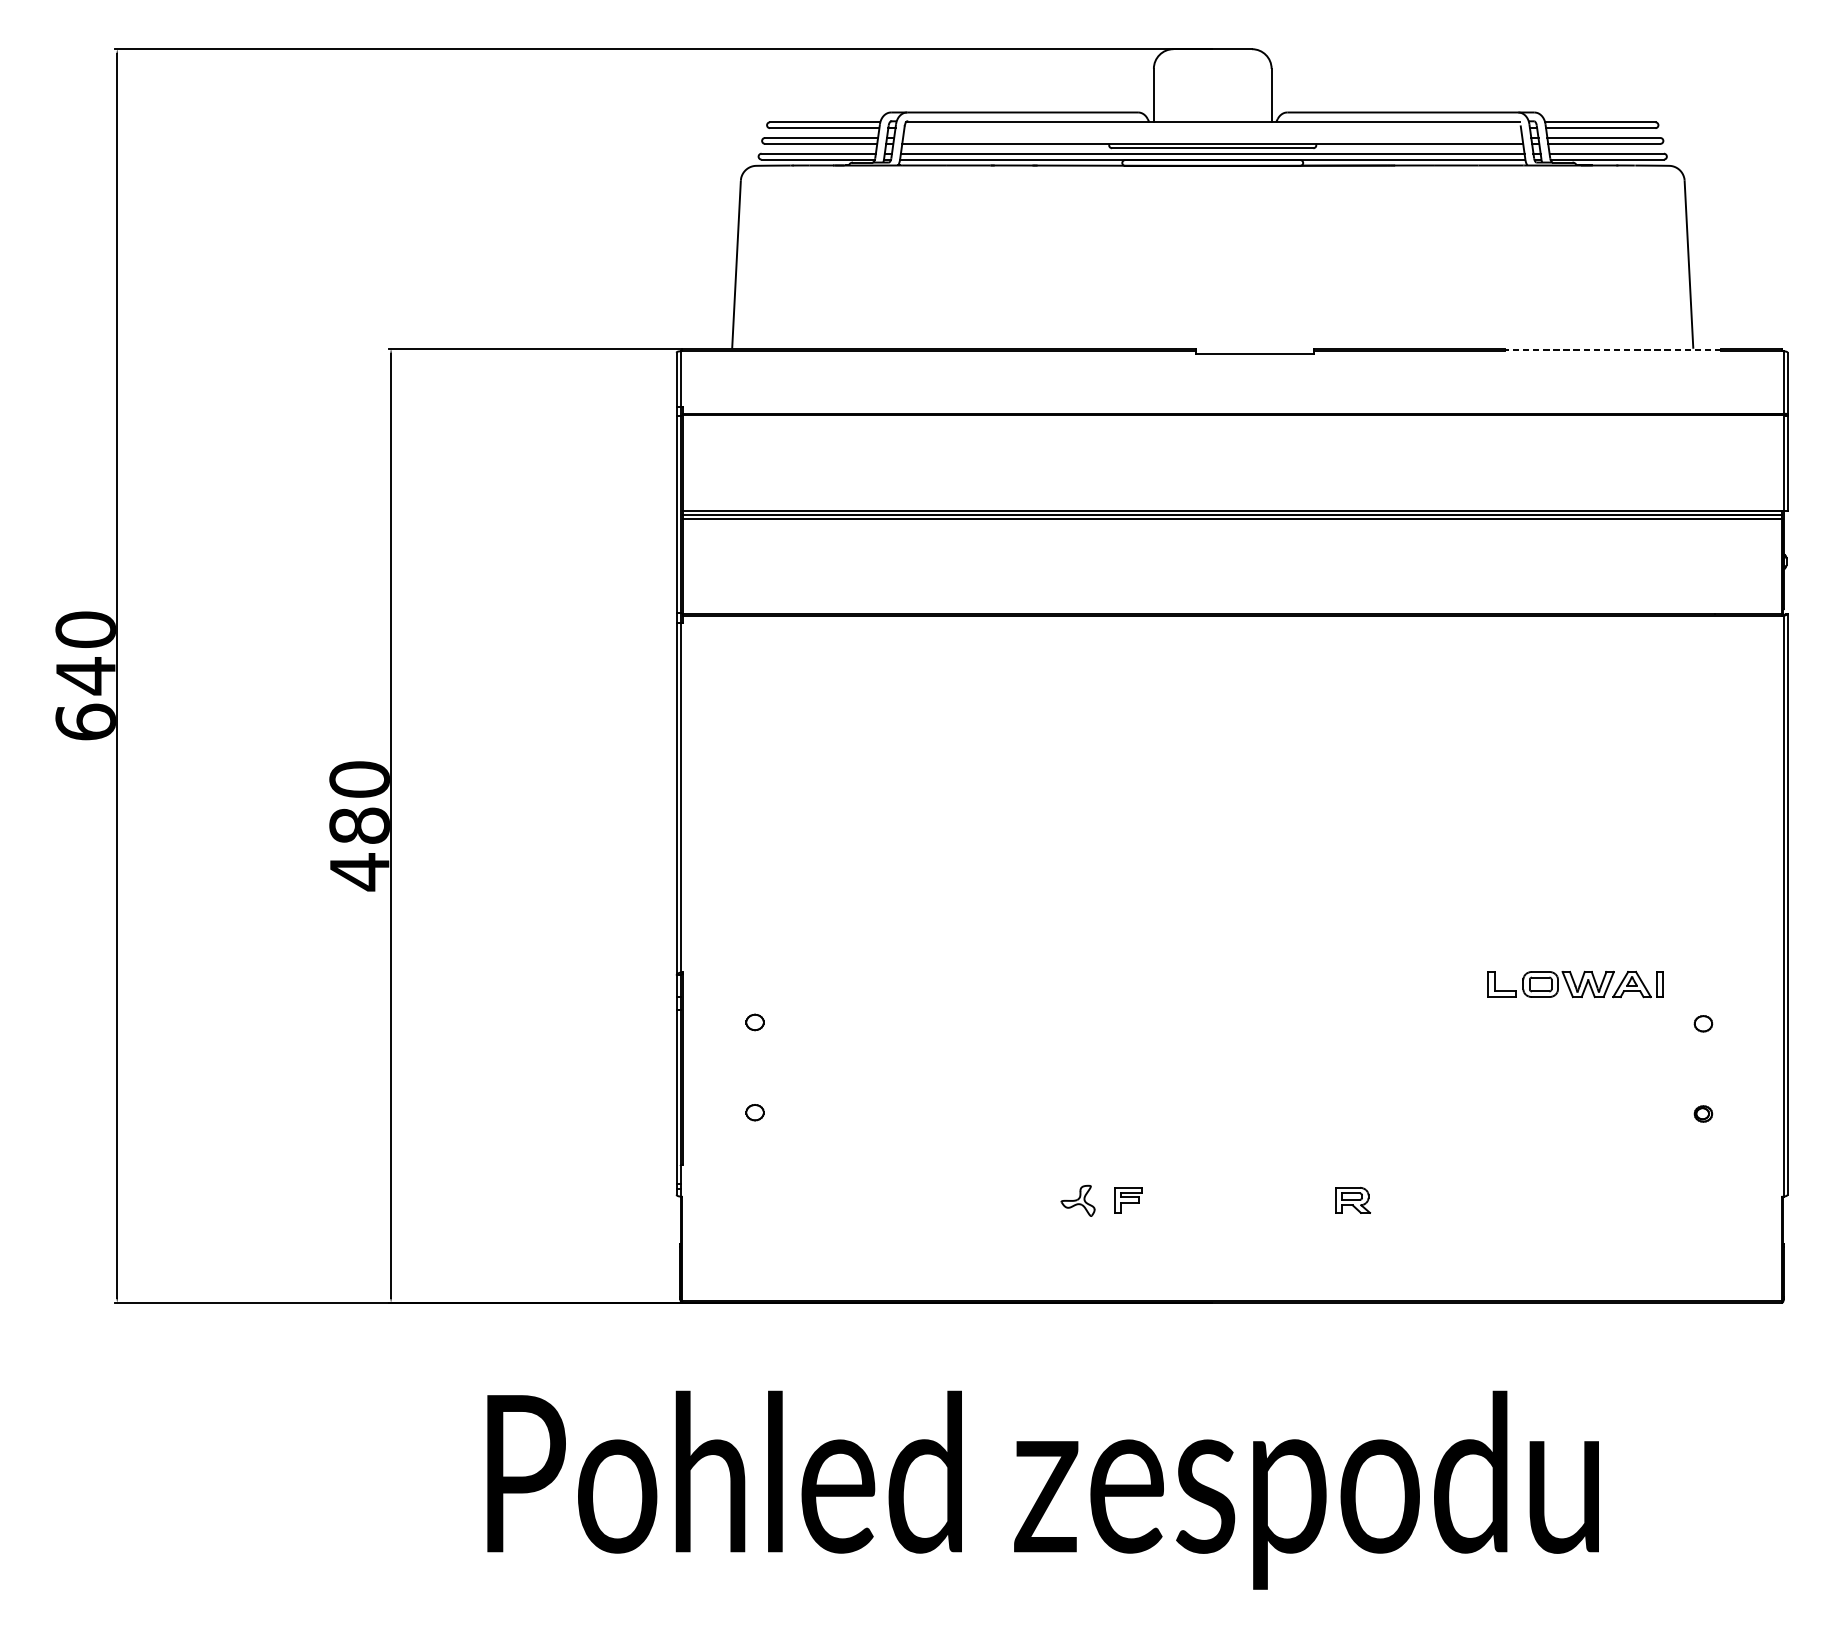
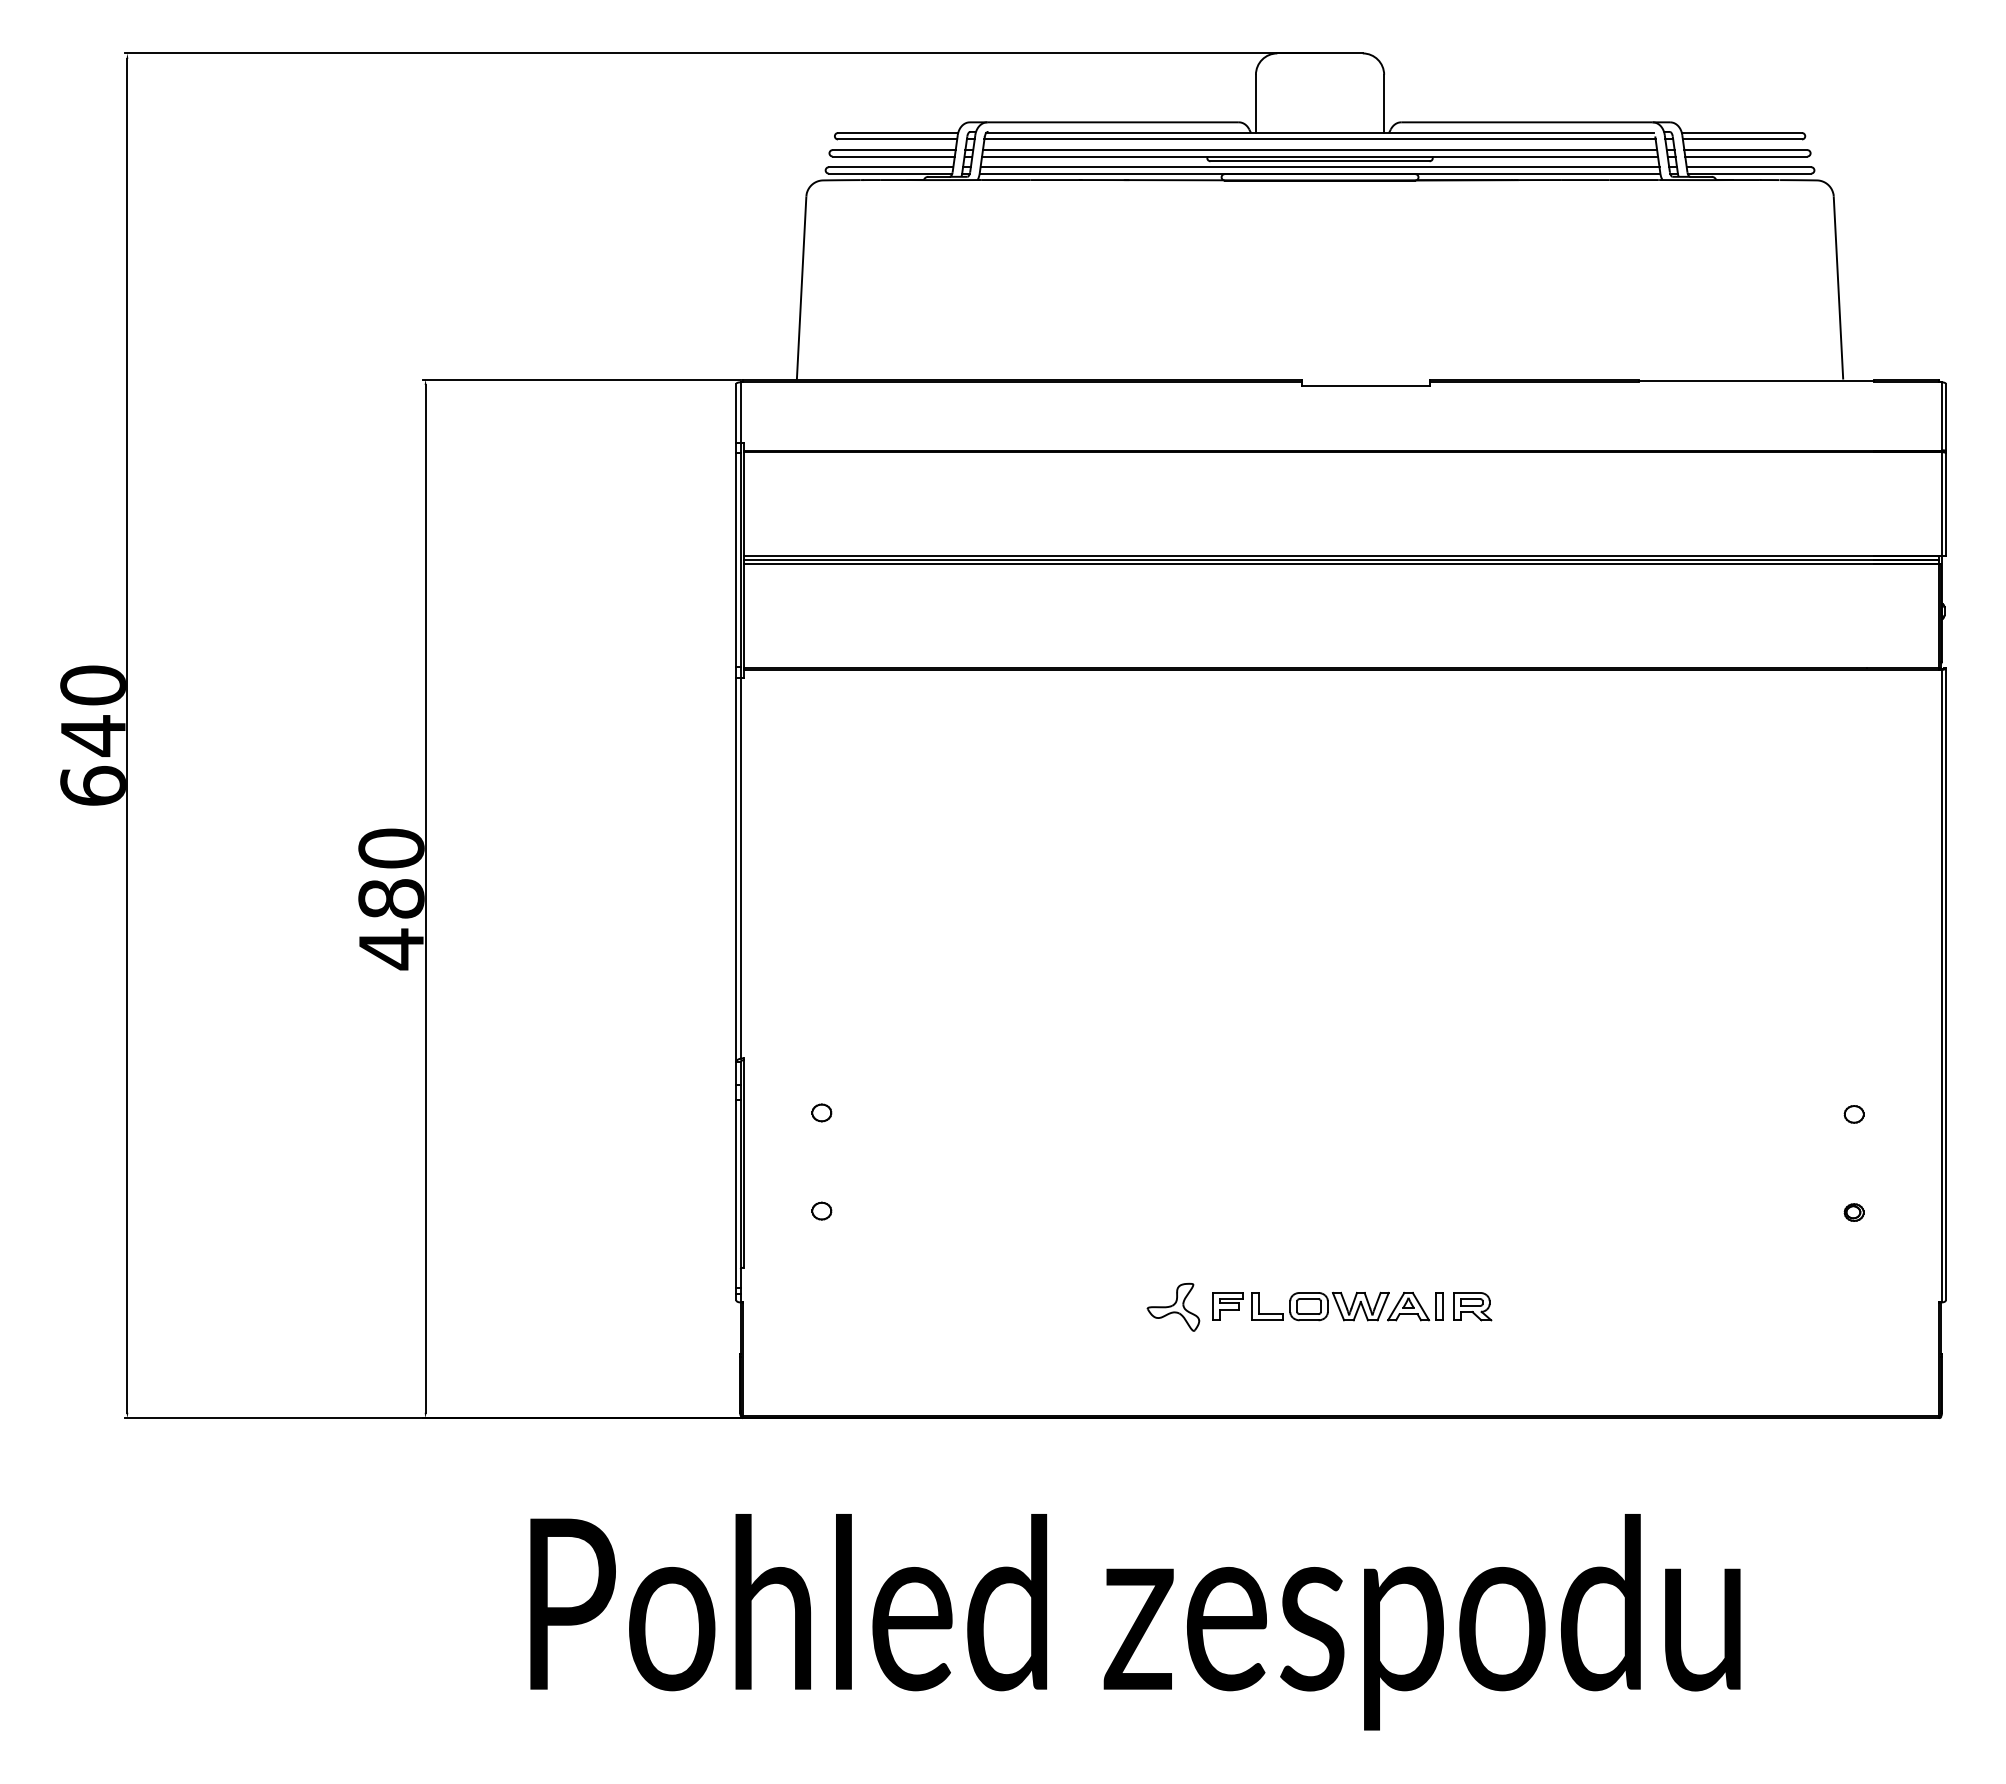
line: (1212, 128) -> (1319, 139), added
line: (1212, 138) -> (1319, 150), added
line: (1613, 349) -> (1756, 380), dashed -> solid
part: (1576, 984) -> (1347, 1306), moved
part: (1078, 1200) -> (1173, 1306), size x1.43

